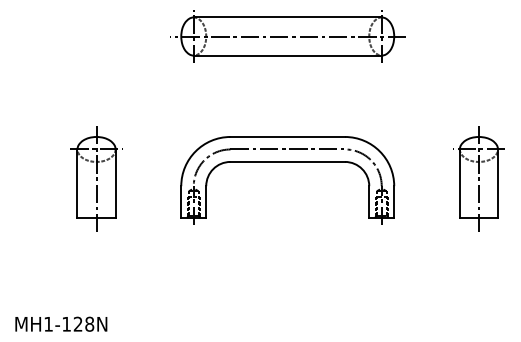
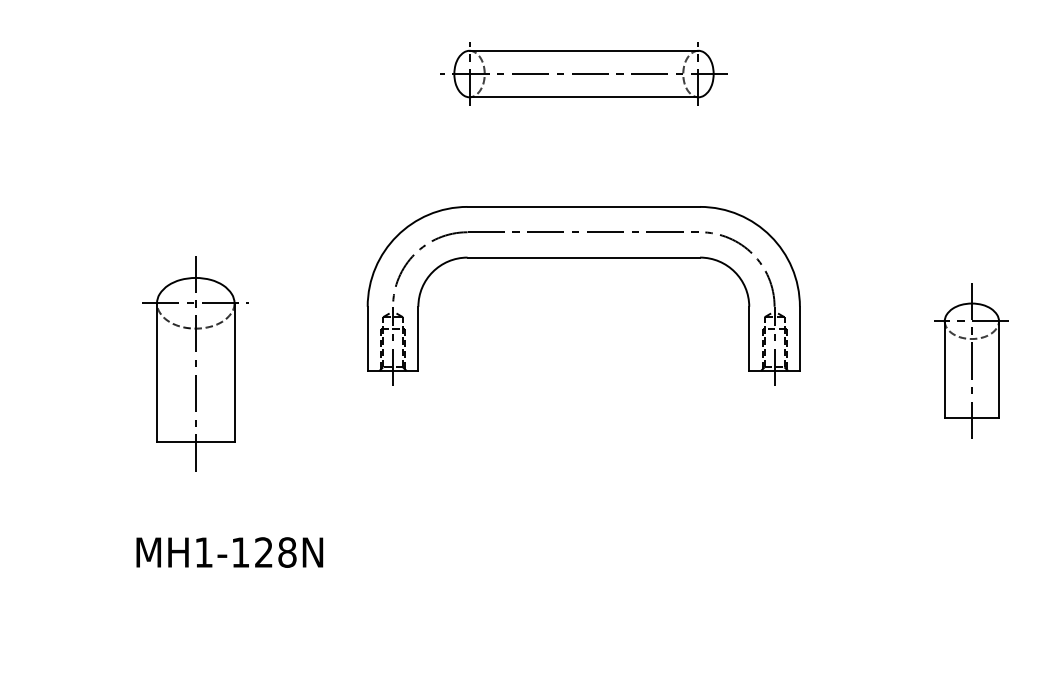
part: (287, 36) -> (583, 74), size x0.6
part: (287, 162) -> (583, 258), moved
part: (478, 178) -> (970, 362), size x0.7
text: (61, 323) -> (230, 550), moved

